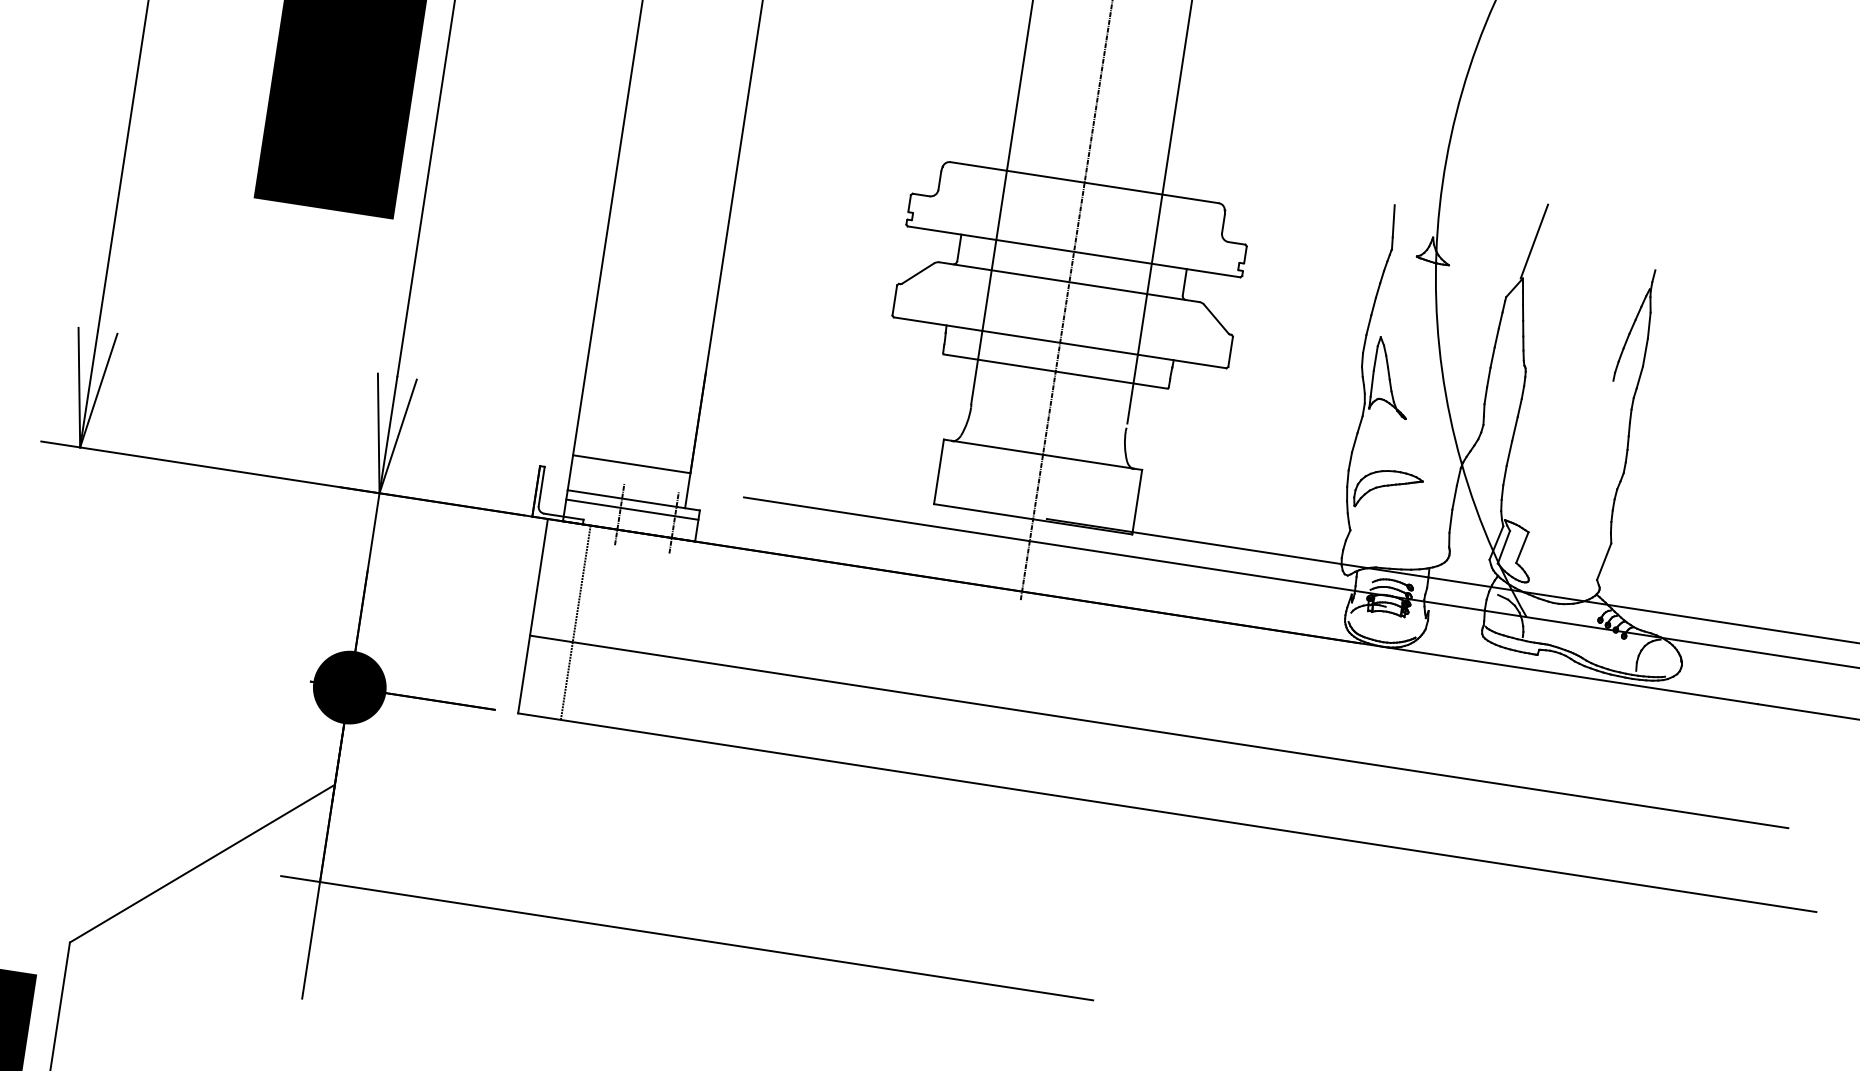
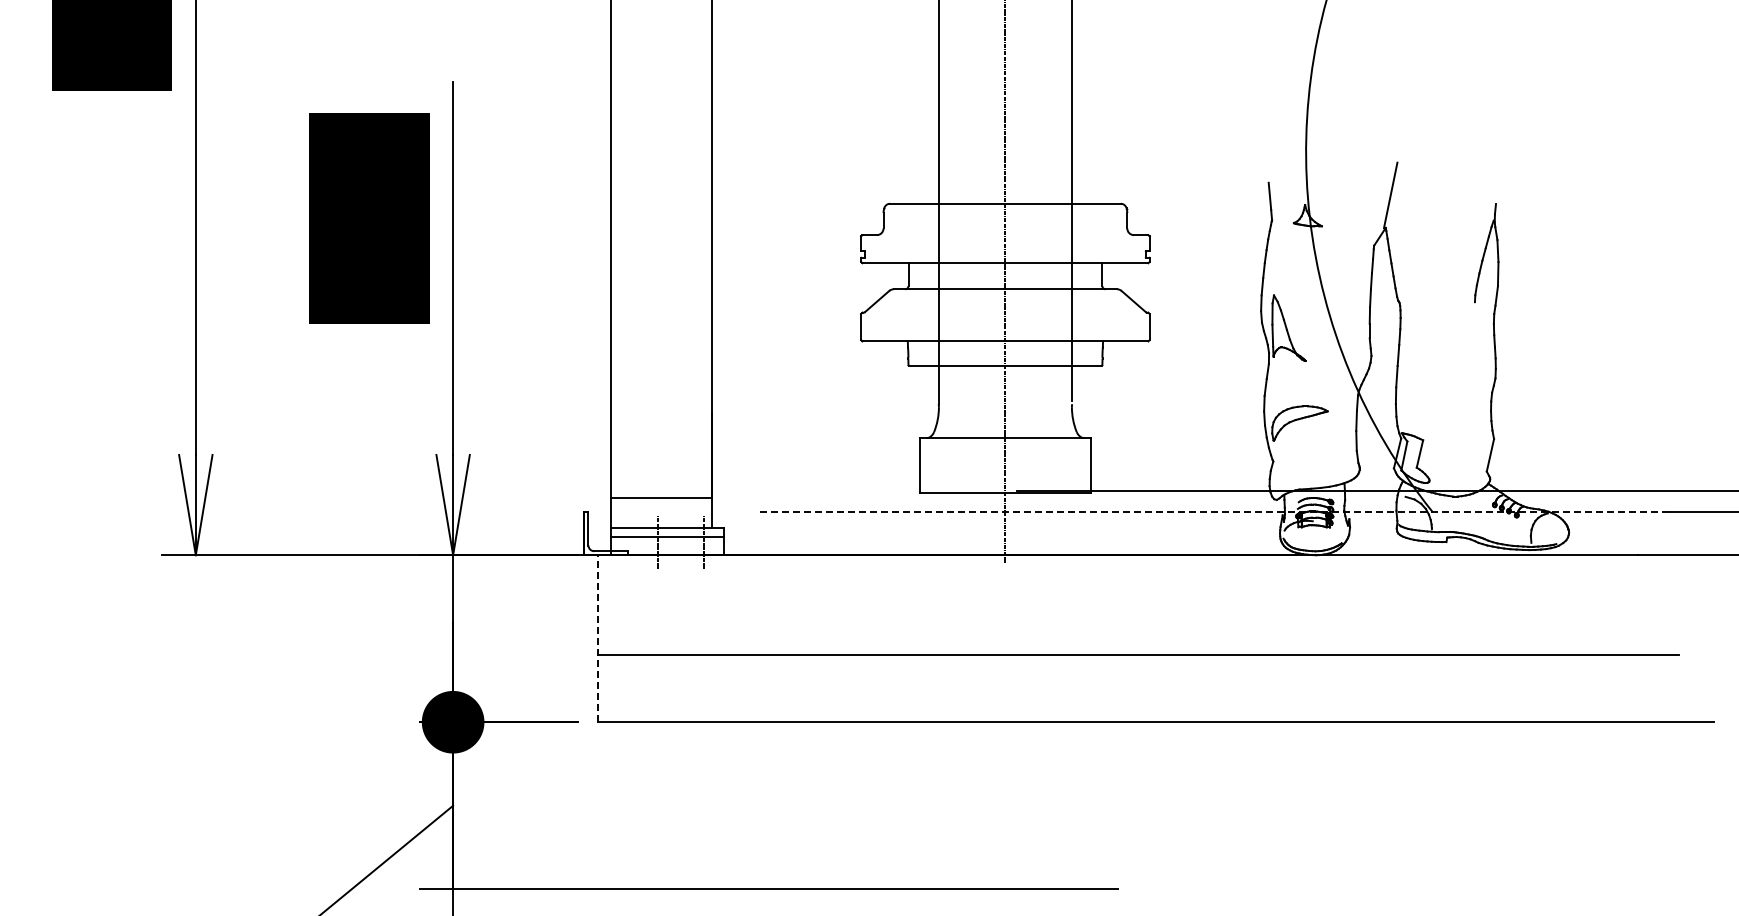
line: (1271, 577) -> (1213, 511), solid -> dashed
line: (532, 615) -> (597, 638), solid -> dashed
line: (575, 622) -> (634, 638), removed

